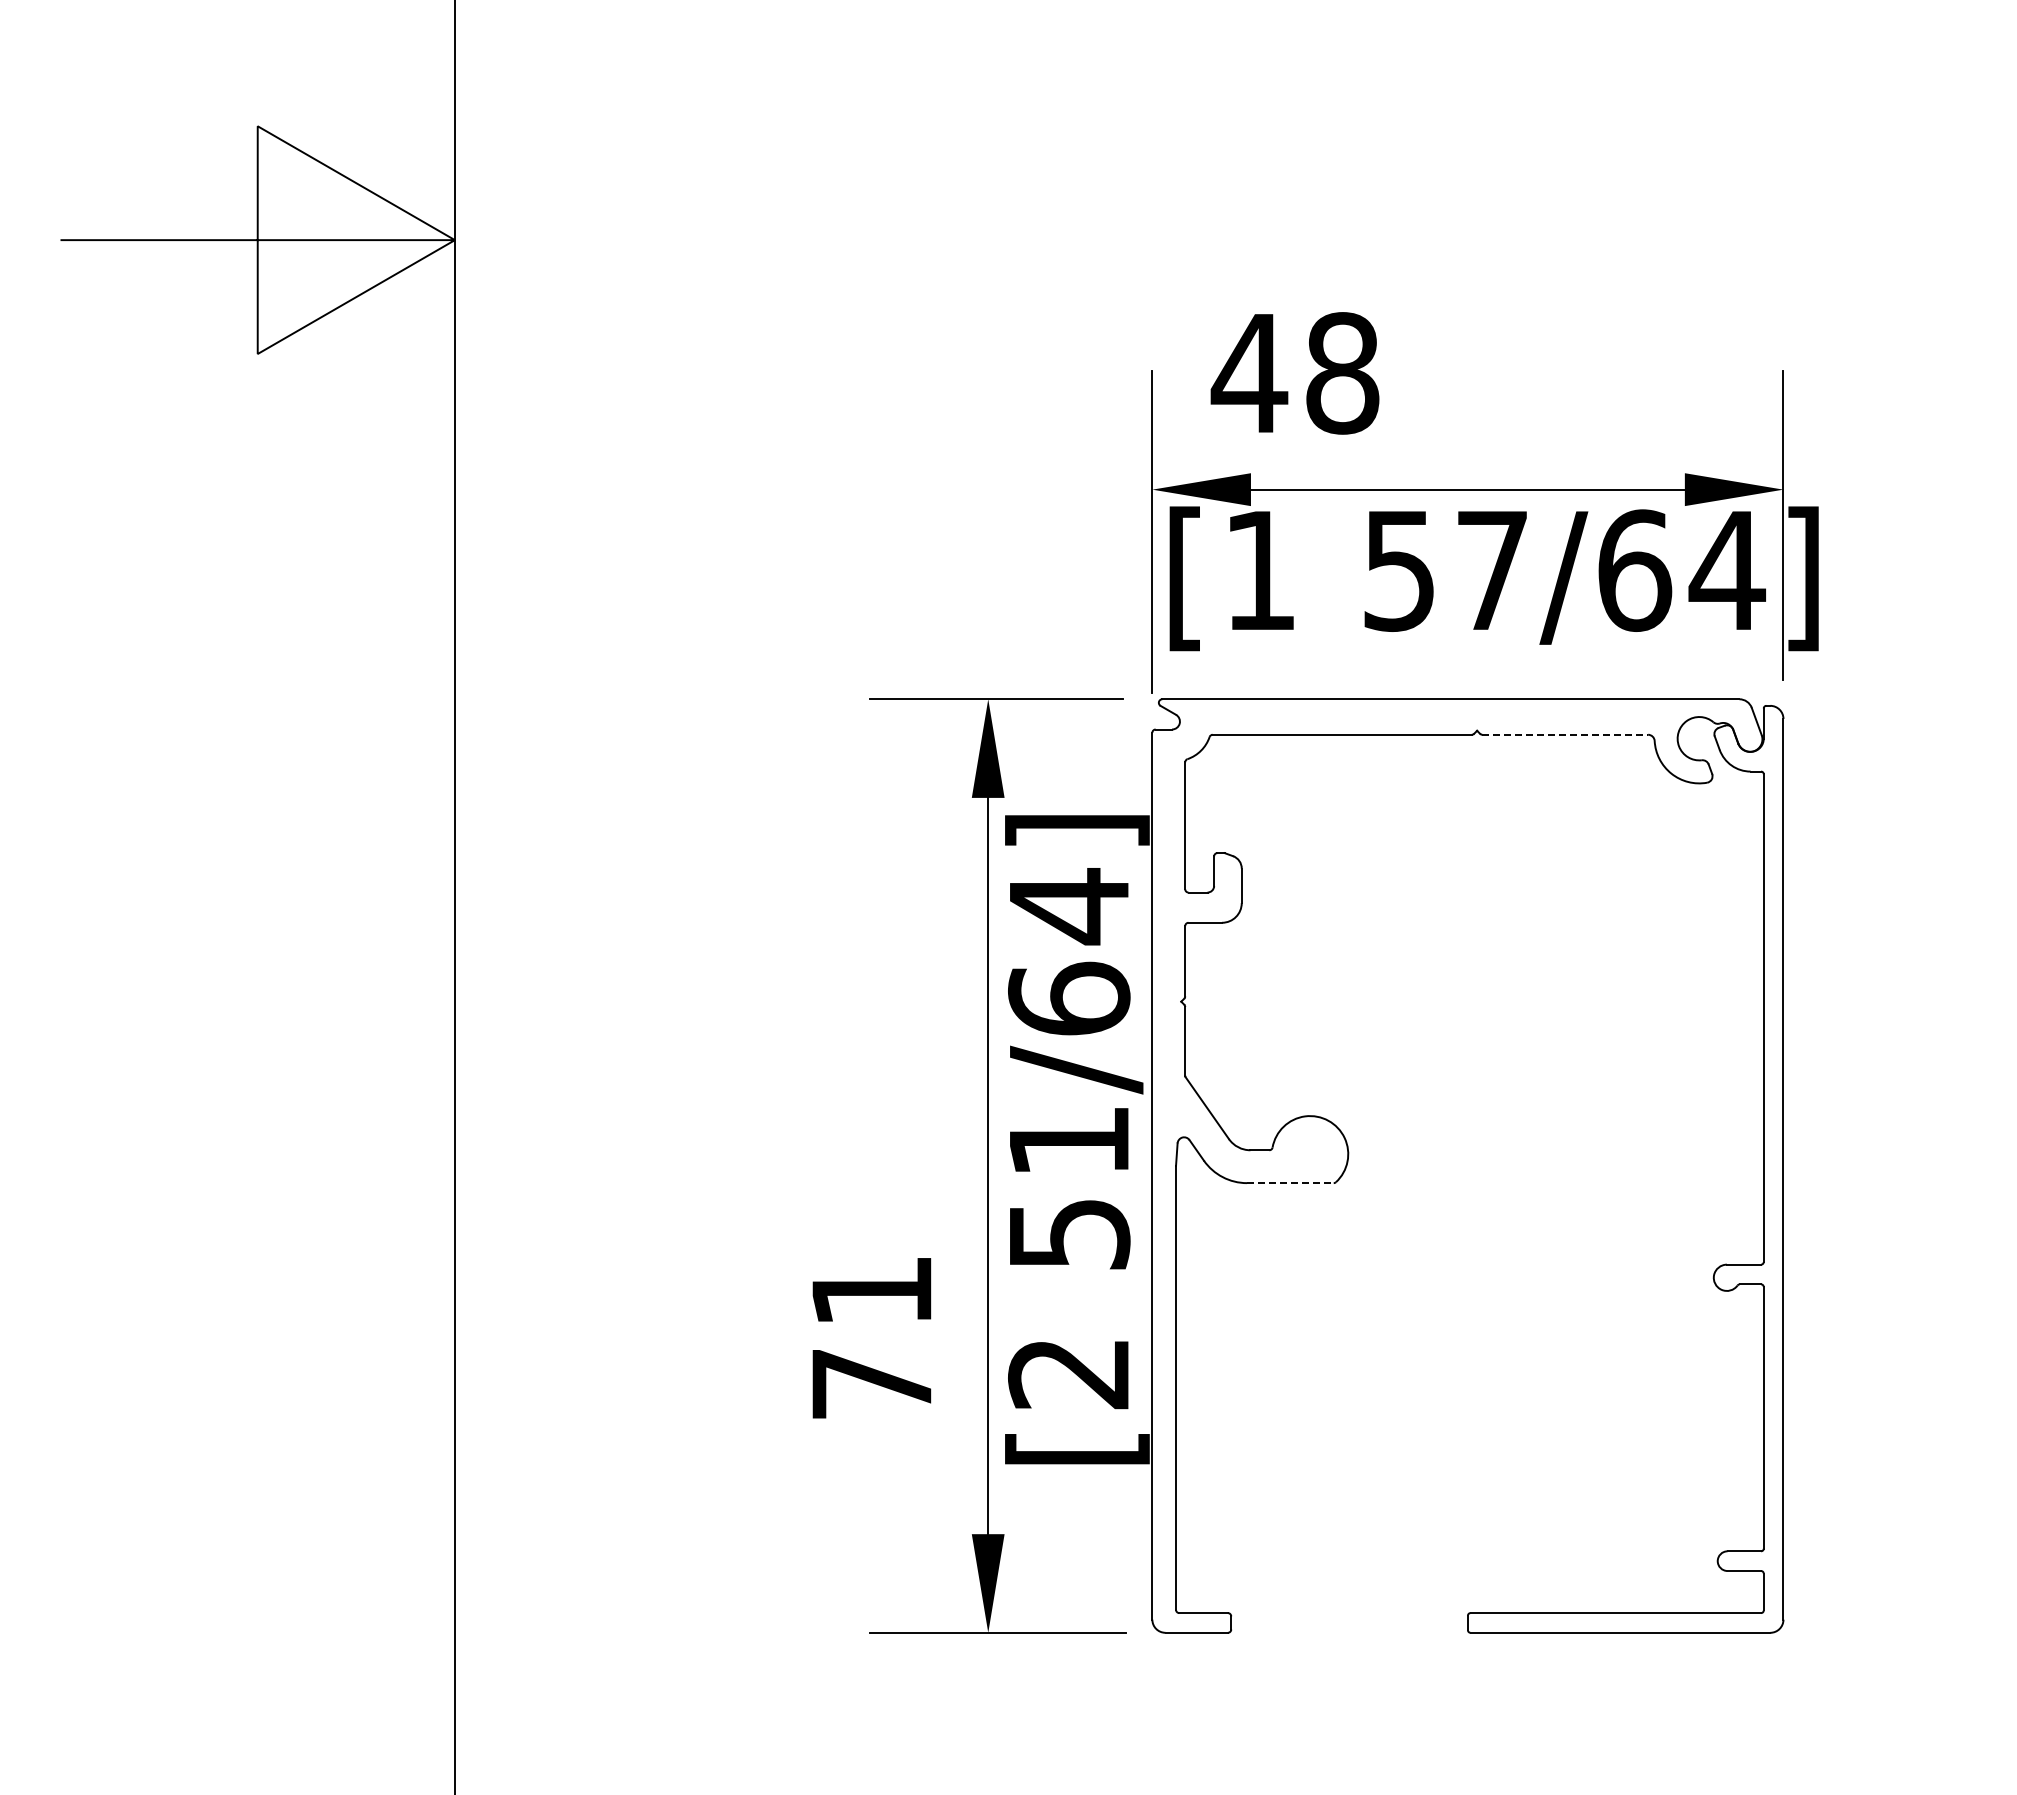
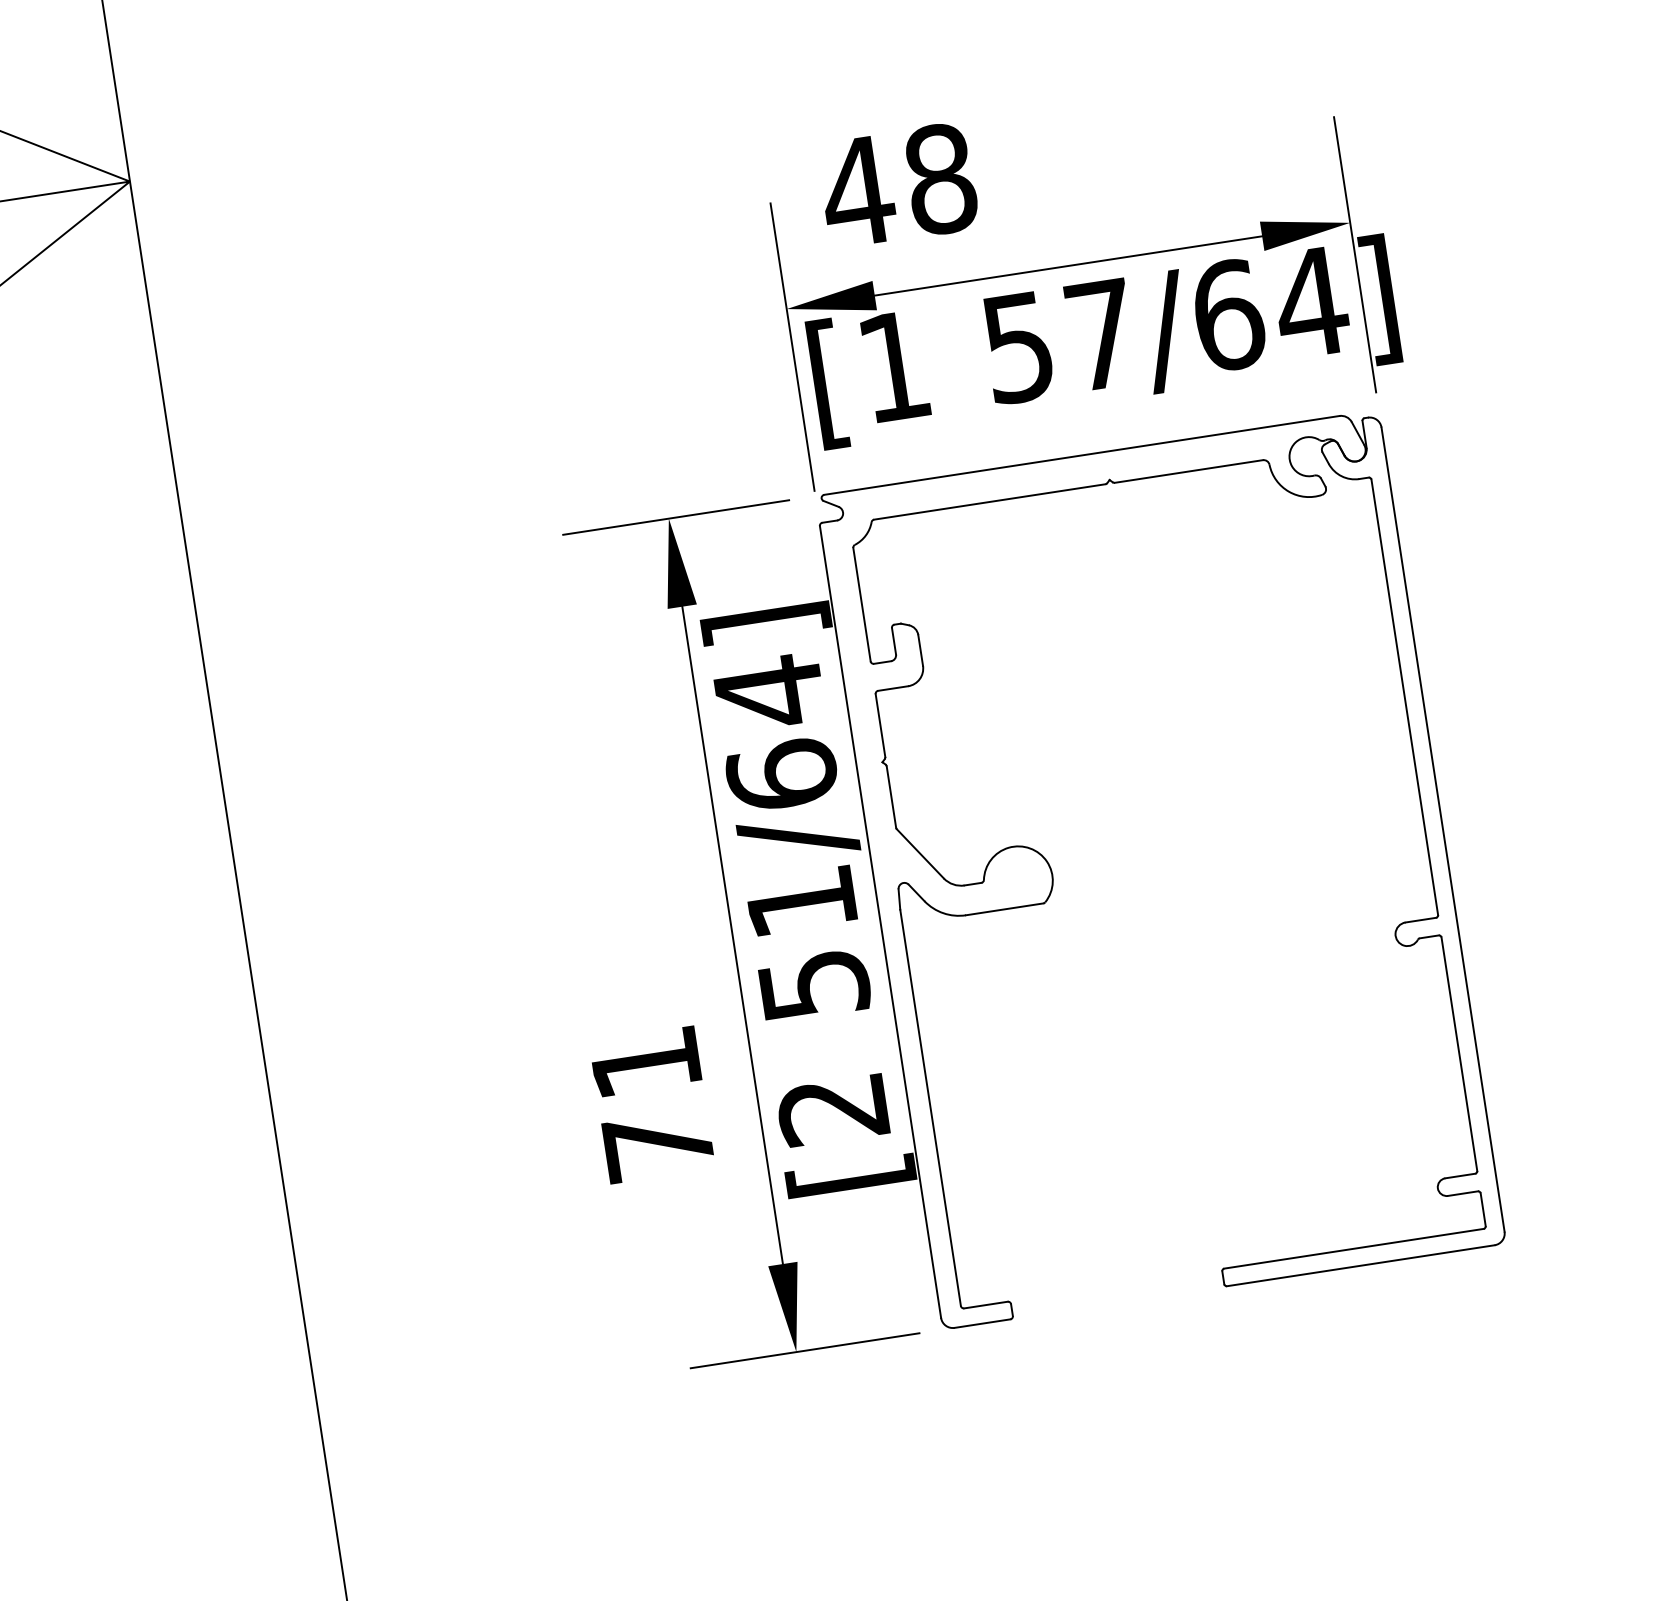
line: (1565, 734) -> (1189, 471), dashed -> solid
line: (1290, 1183) -> (1004, 909), dashed -> solid

